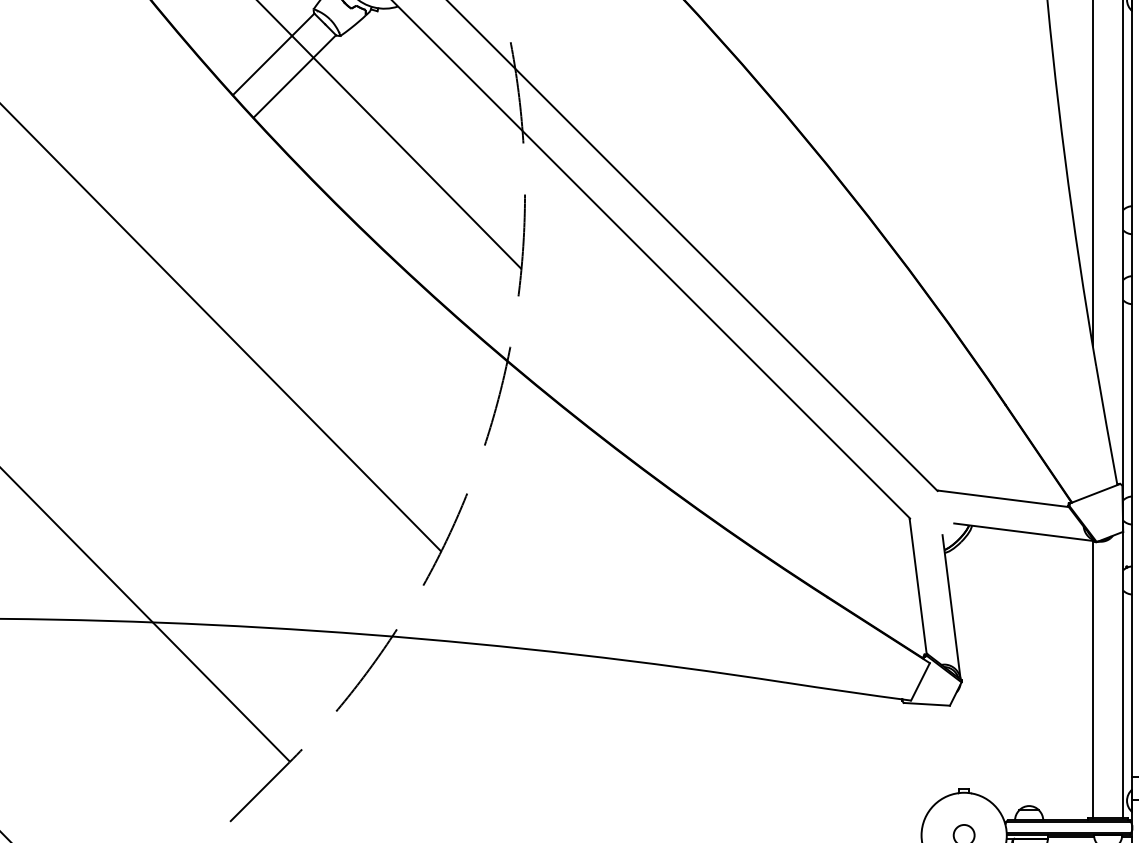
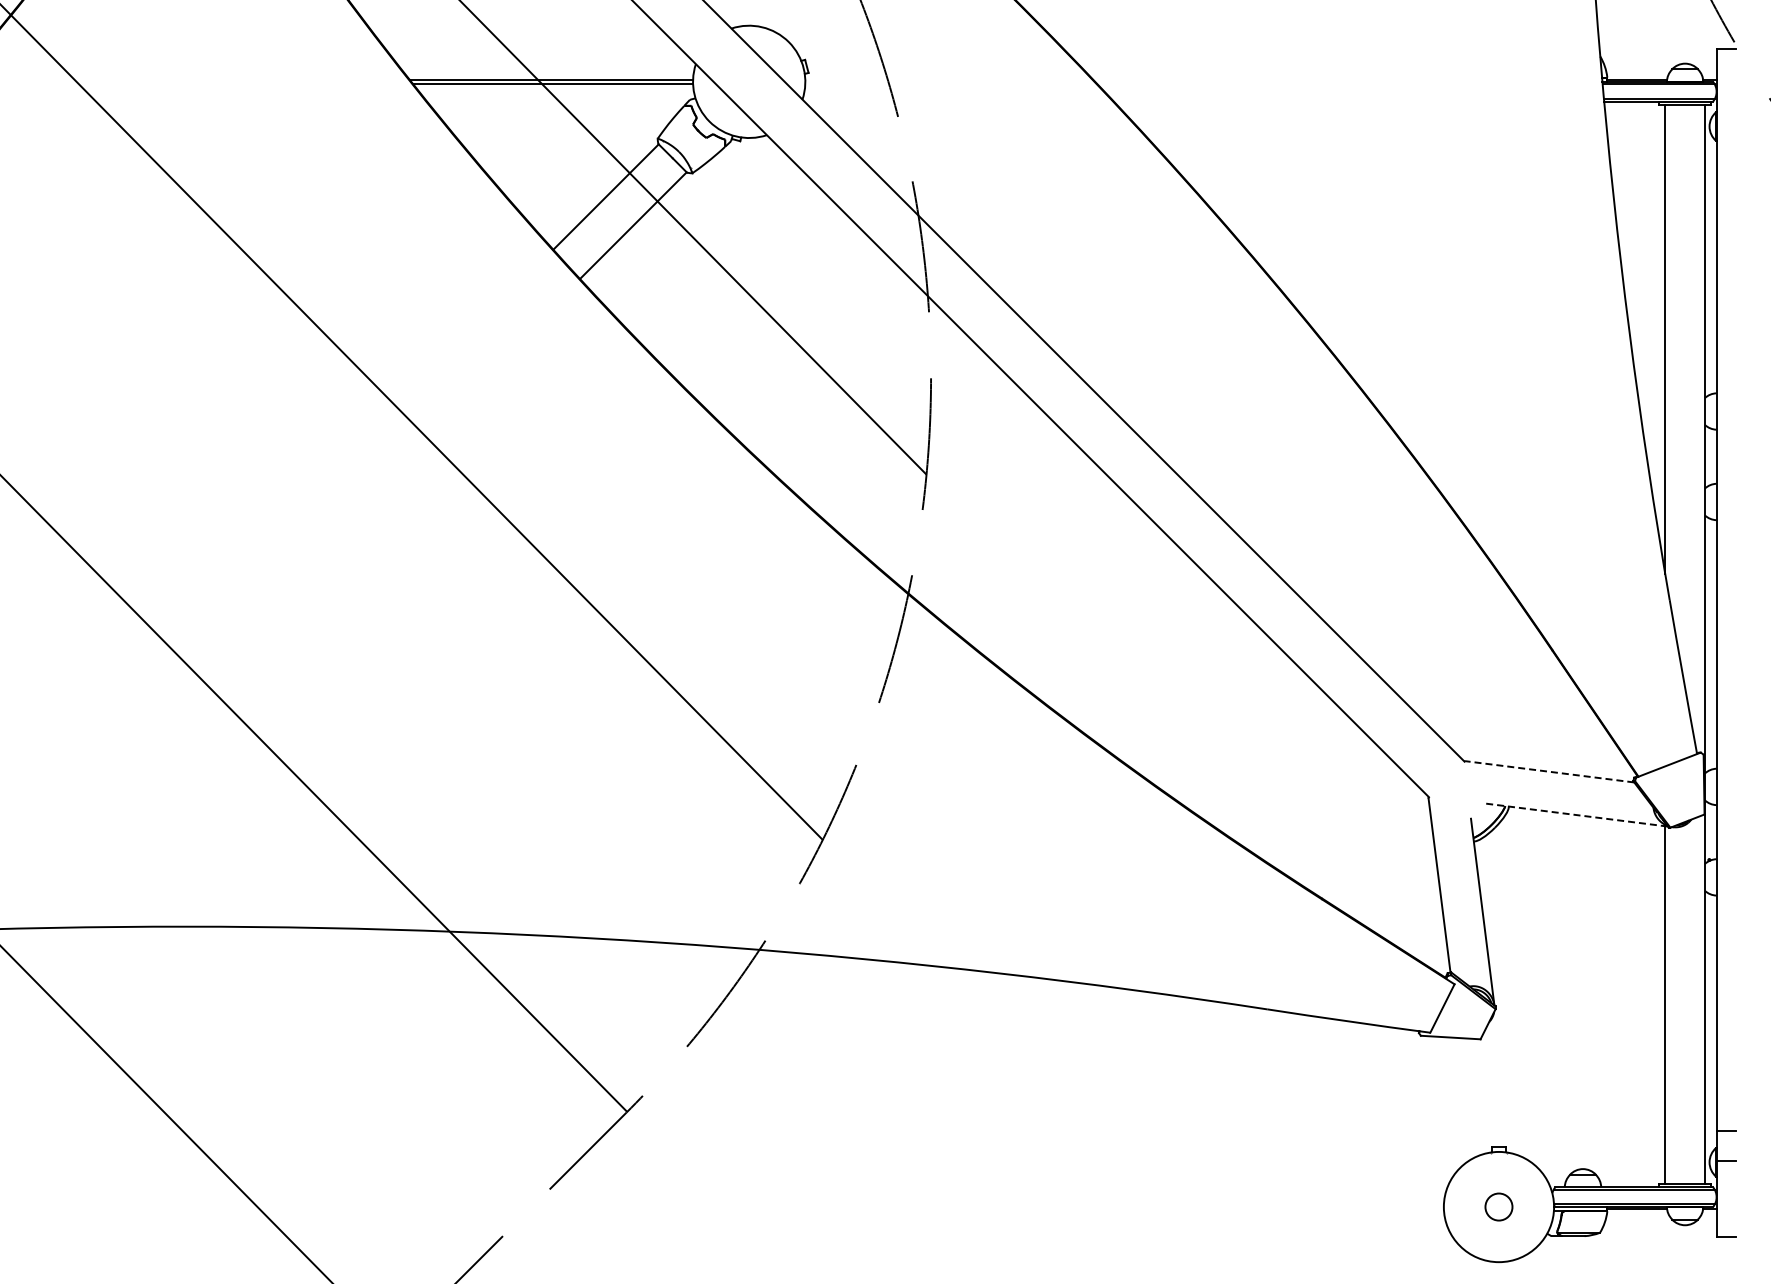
line: (1004, 498) -> (1550, 771), solid -> dashed
line: (1024, 532) -> (1576, 815), solid -> dashed

